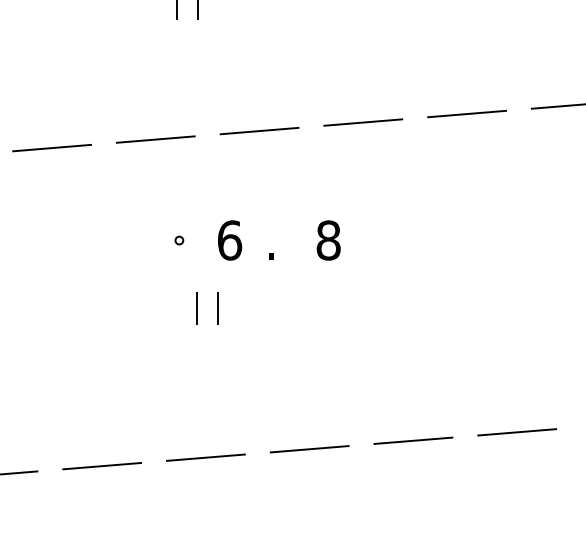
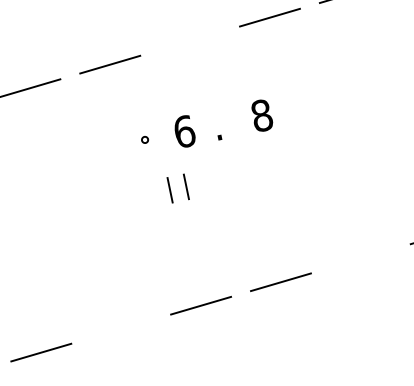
line: (259, 130) -> (189, 40), removed
line: (413, 440) -> (360, 258), removed
line: (101, 466) -> (120, 329), removed

